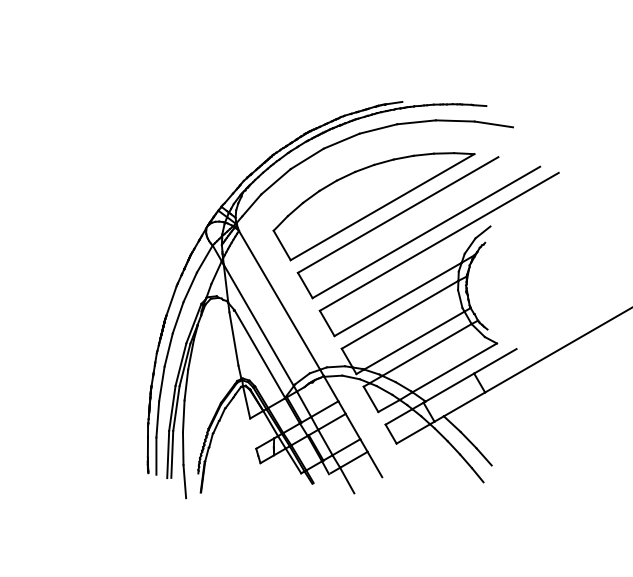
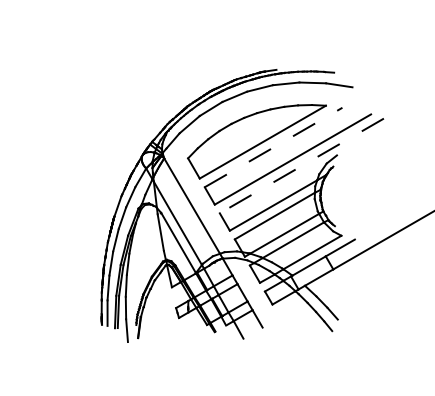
line: (399, 214) -> (274, 147), solid -> dashed
line: (438, 241) -> (301, 165), solid -> dashed

